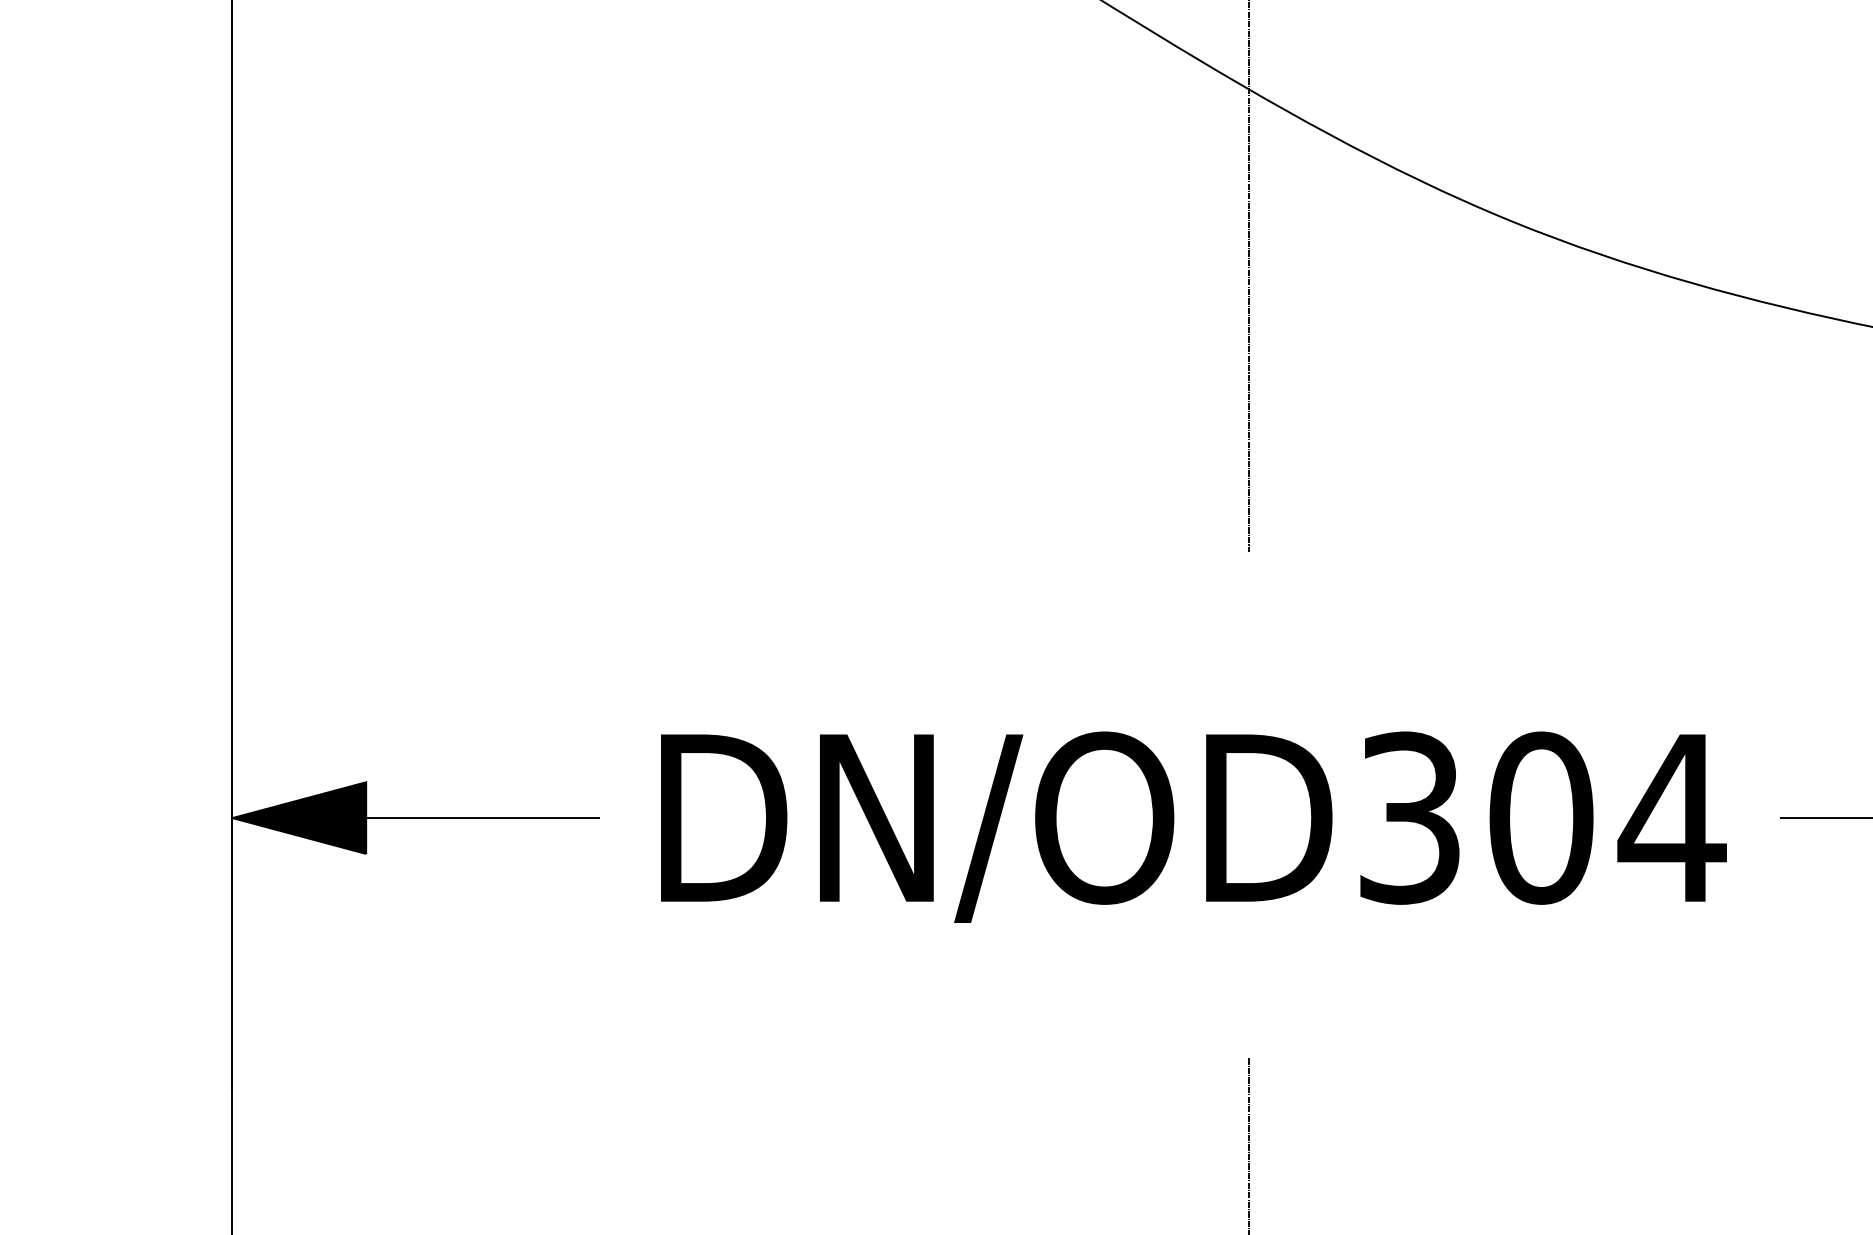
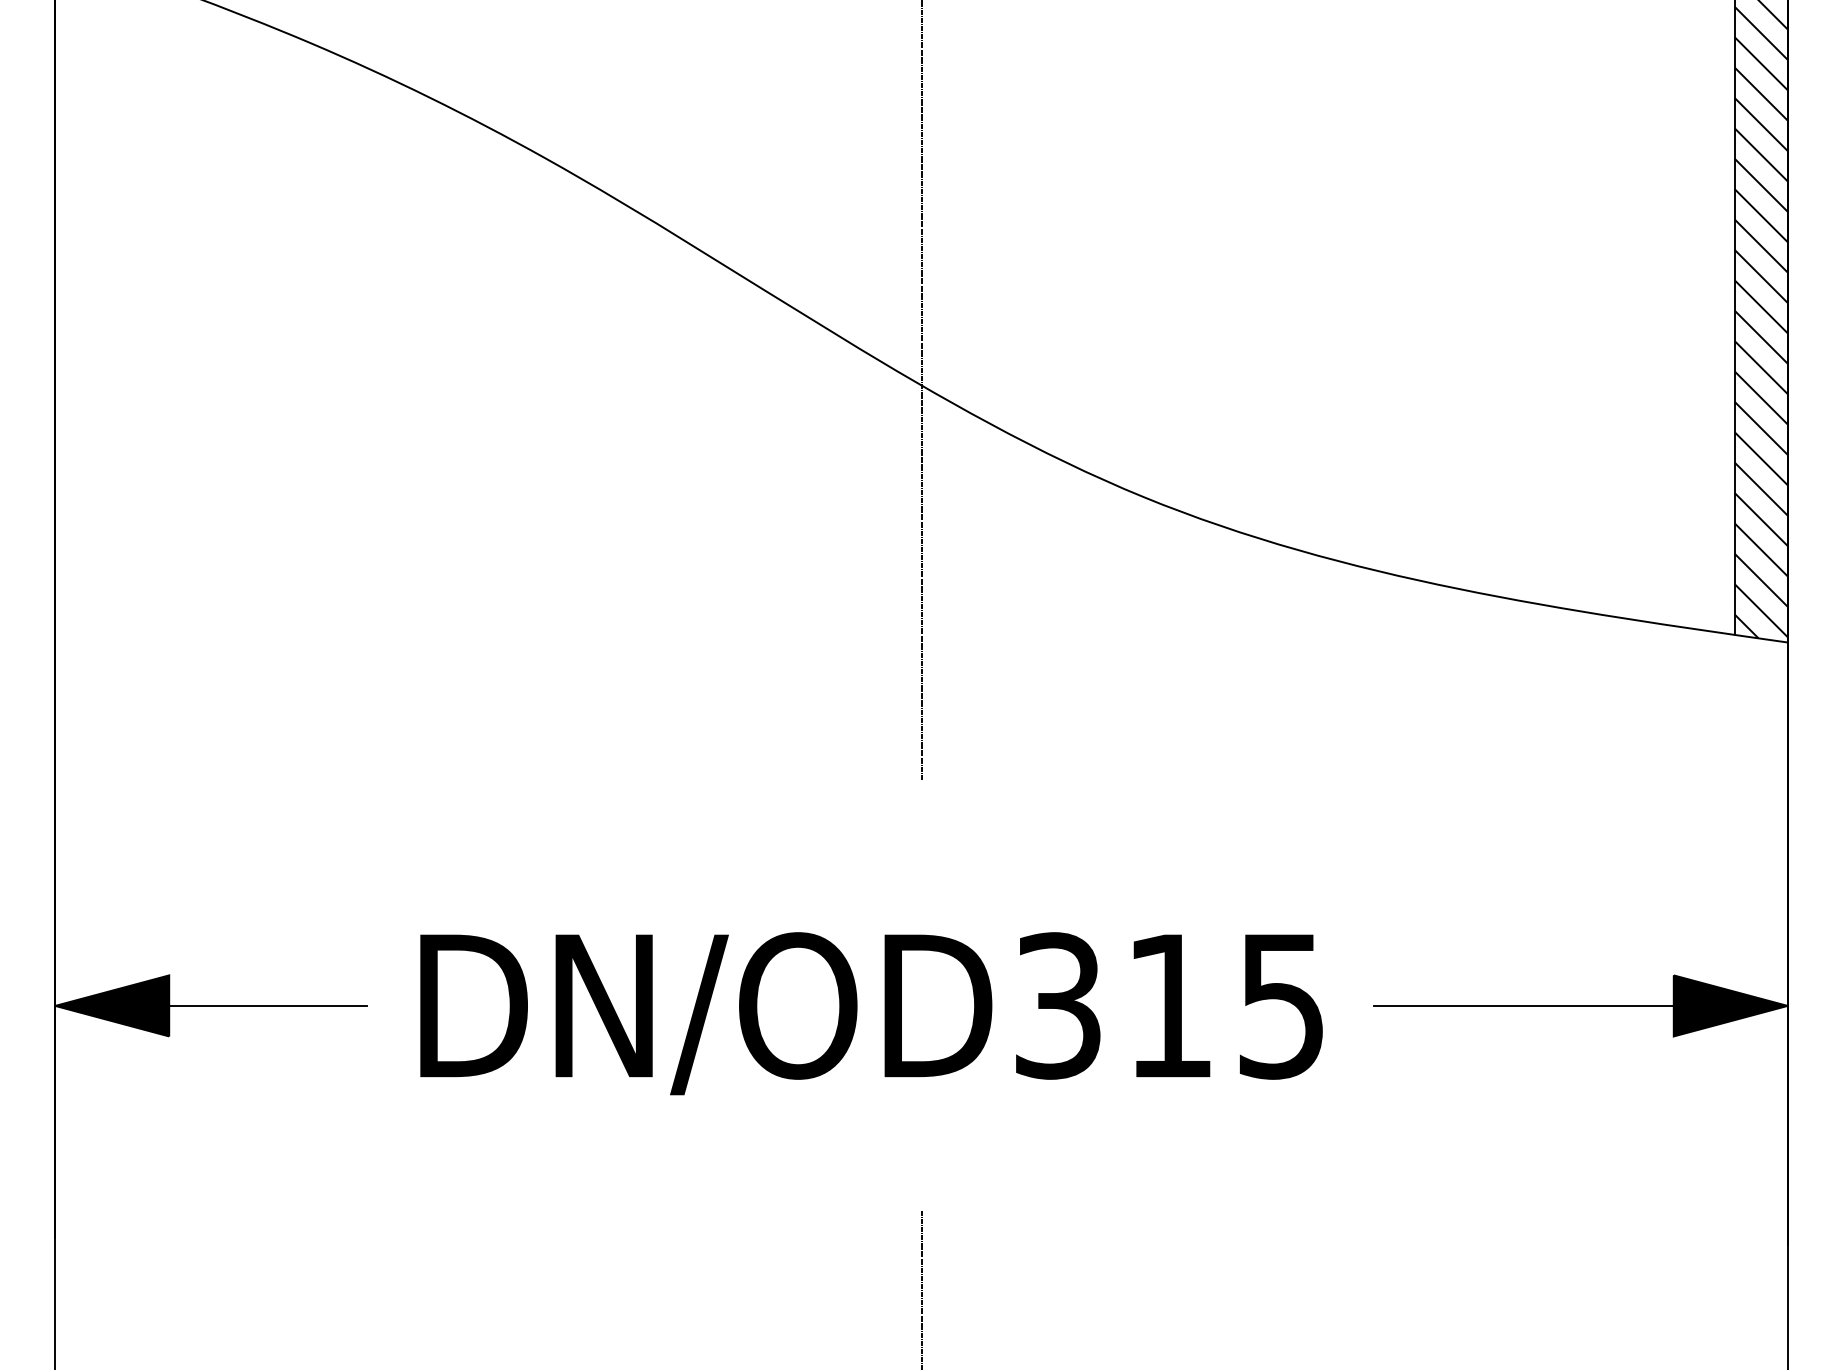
text: (1608, 817) -> (1227, 1005), DN/OD304 -> DN/OD315

